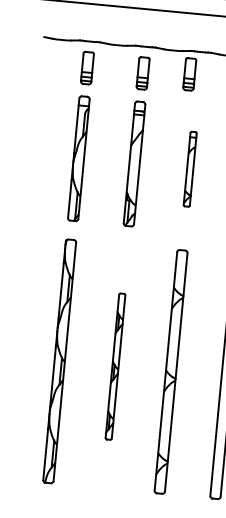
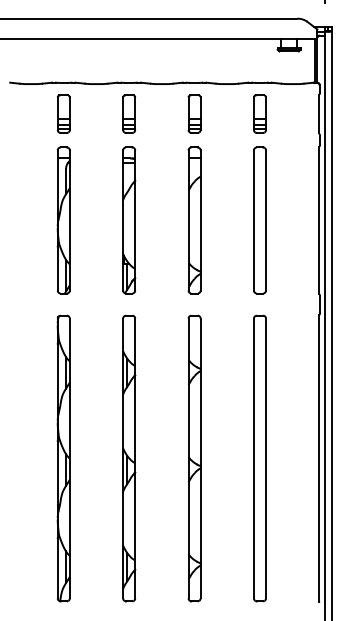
part: (189, 73) -> (194, 113), moved
part: (190, 169) -> (194, 220), size x1.67
part: (115, 366) -> (129, 458), size x1.67

